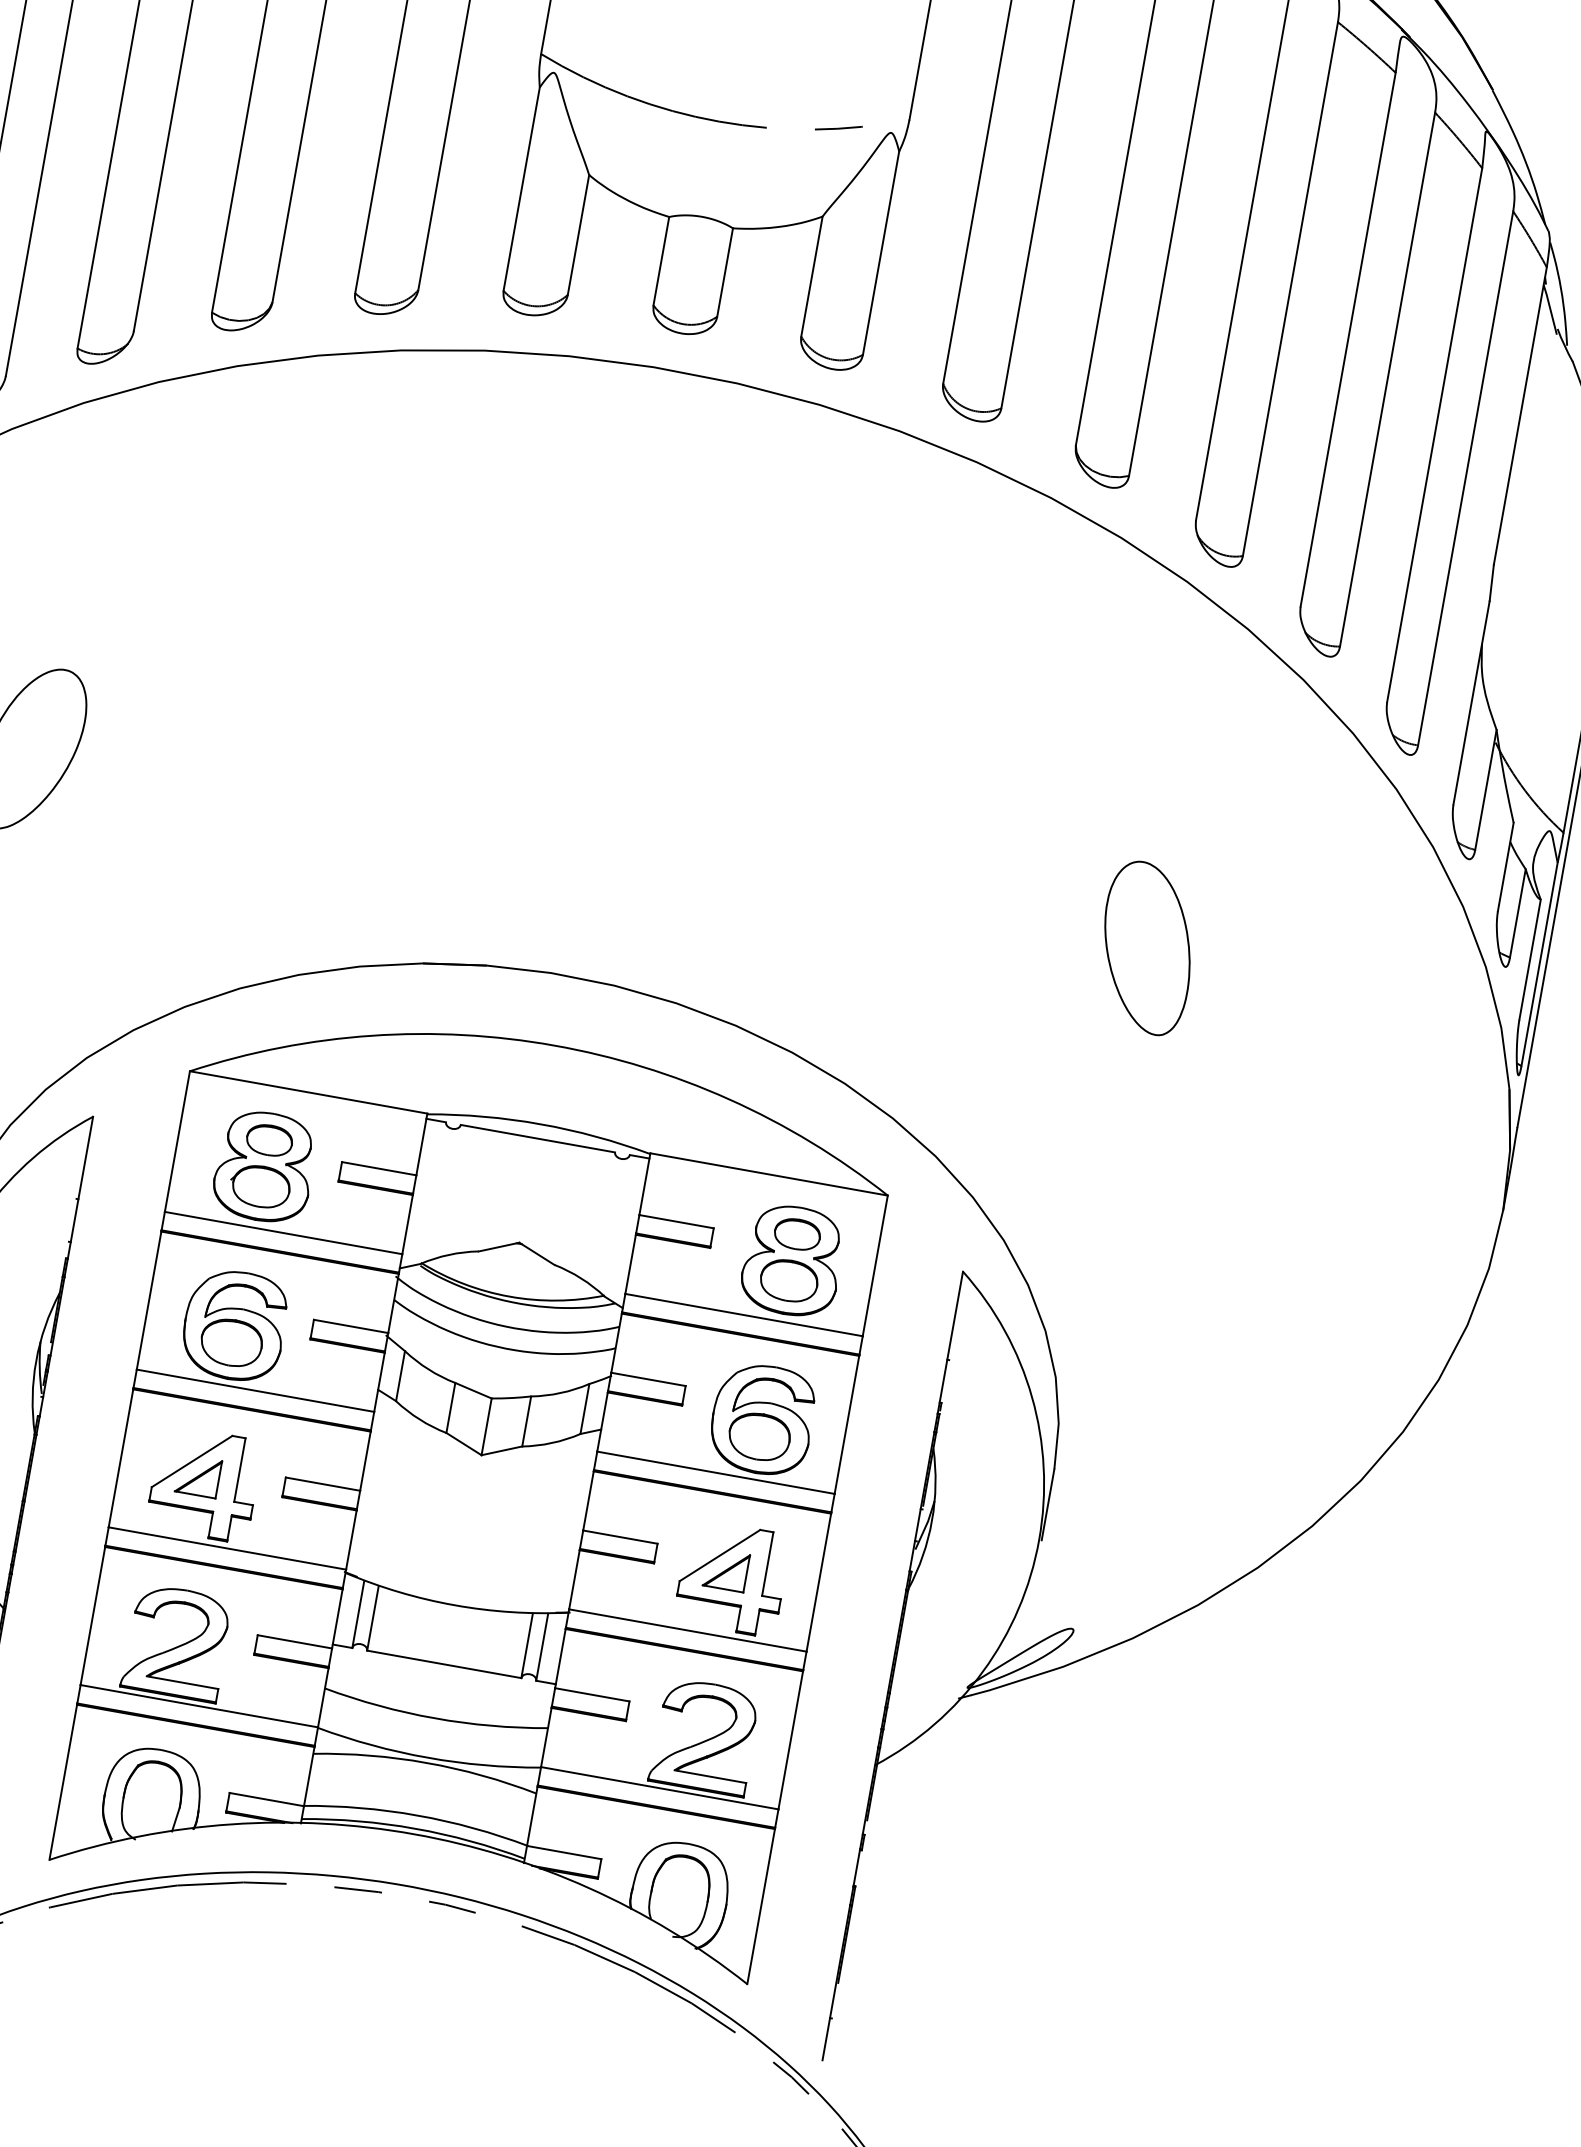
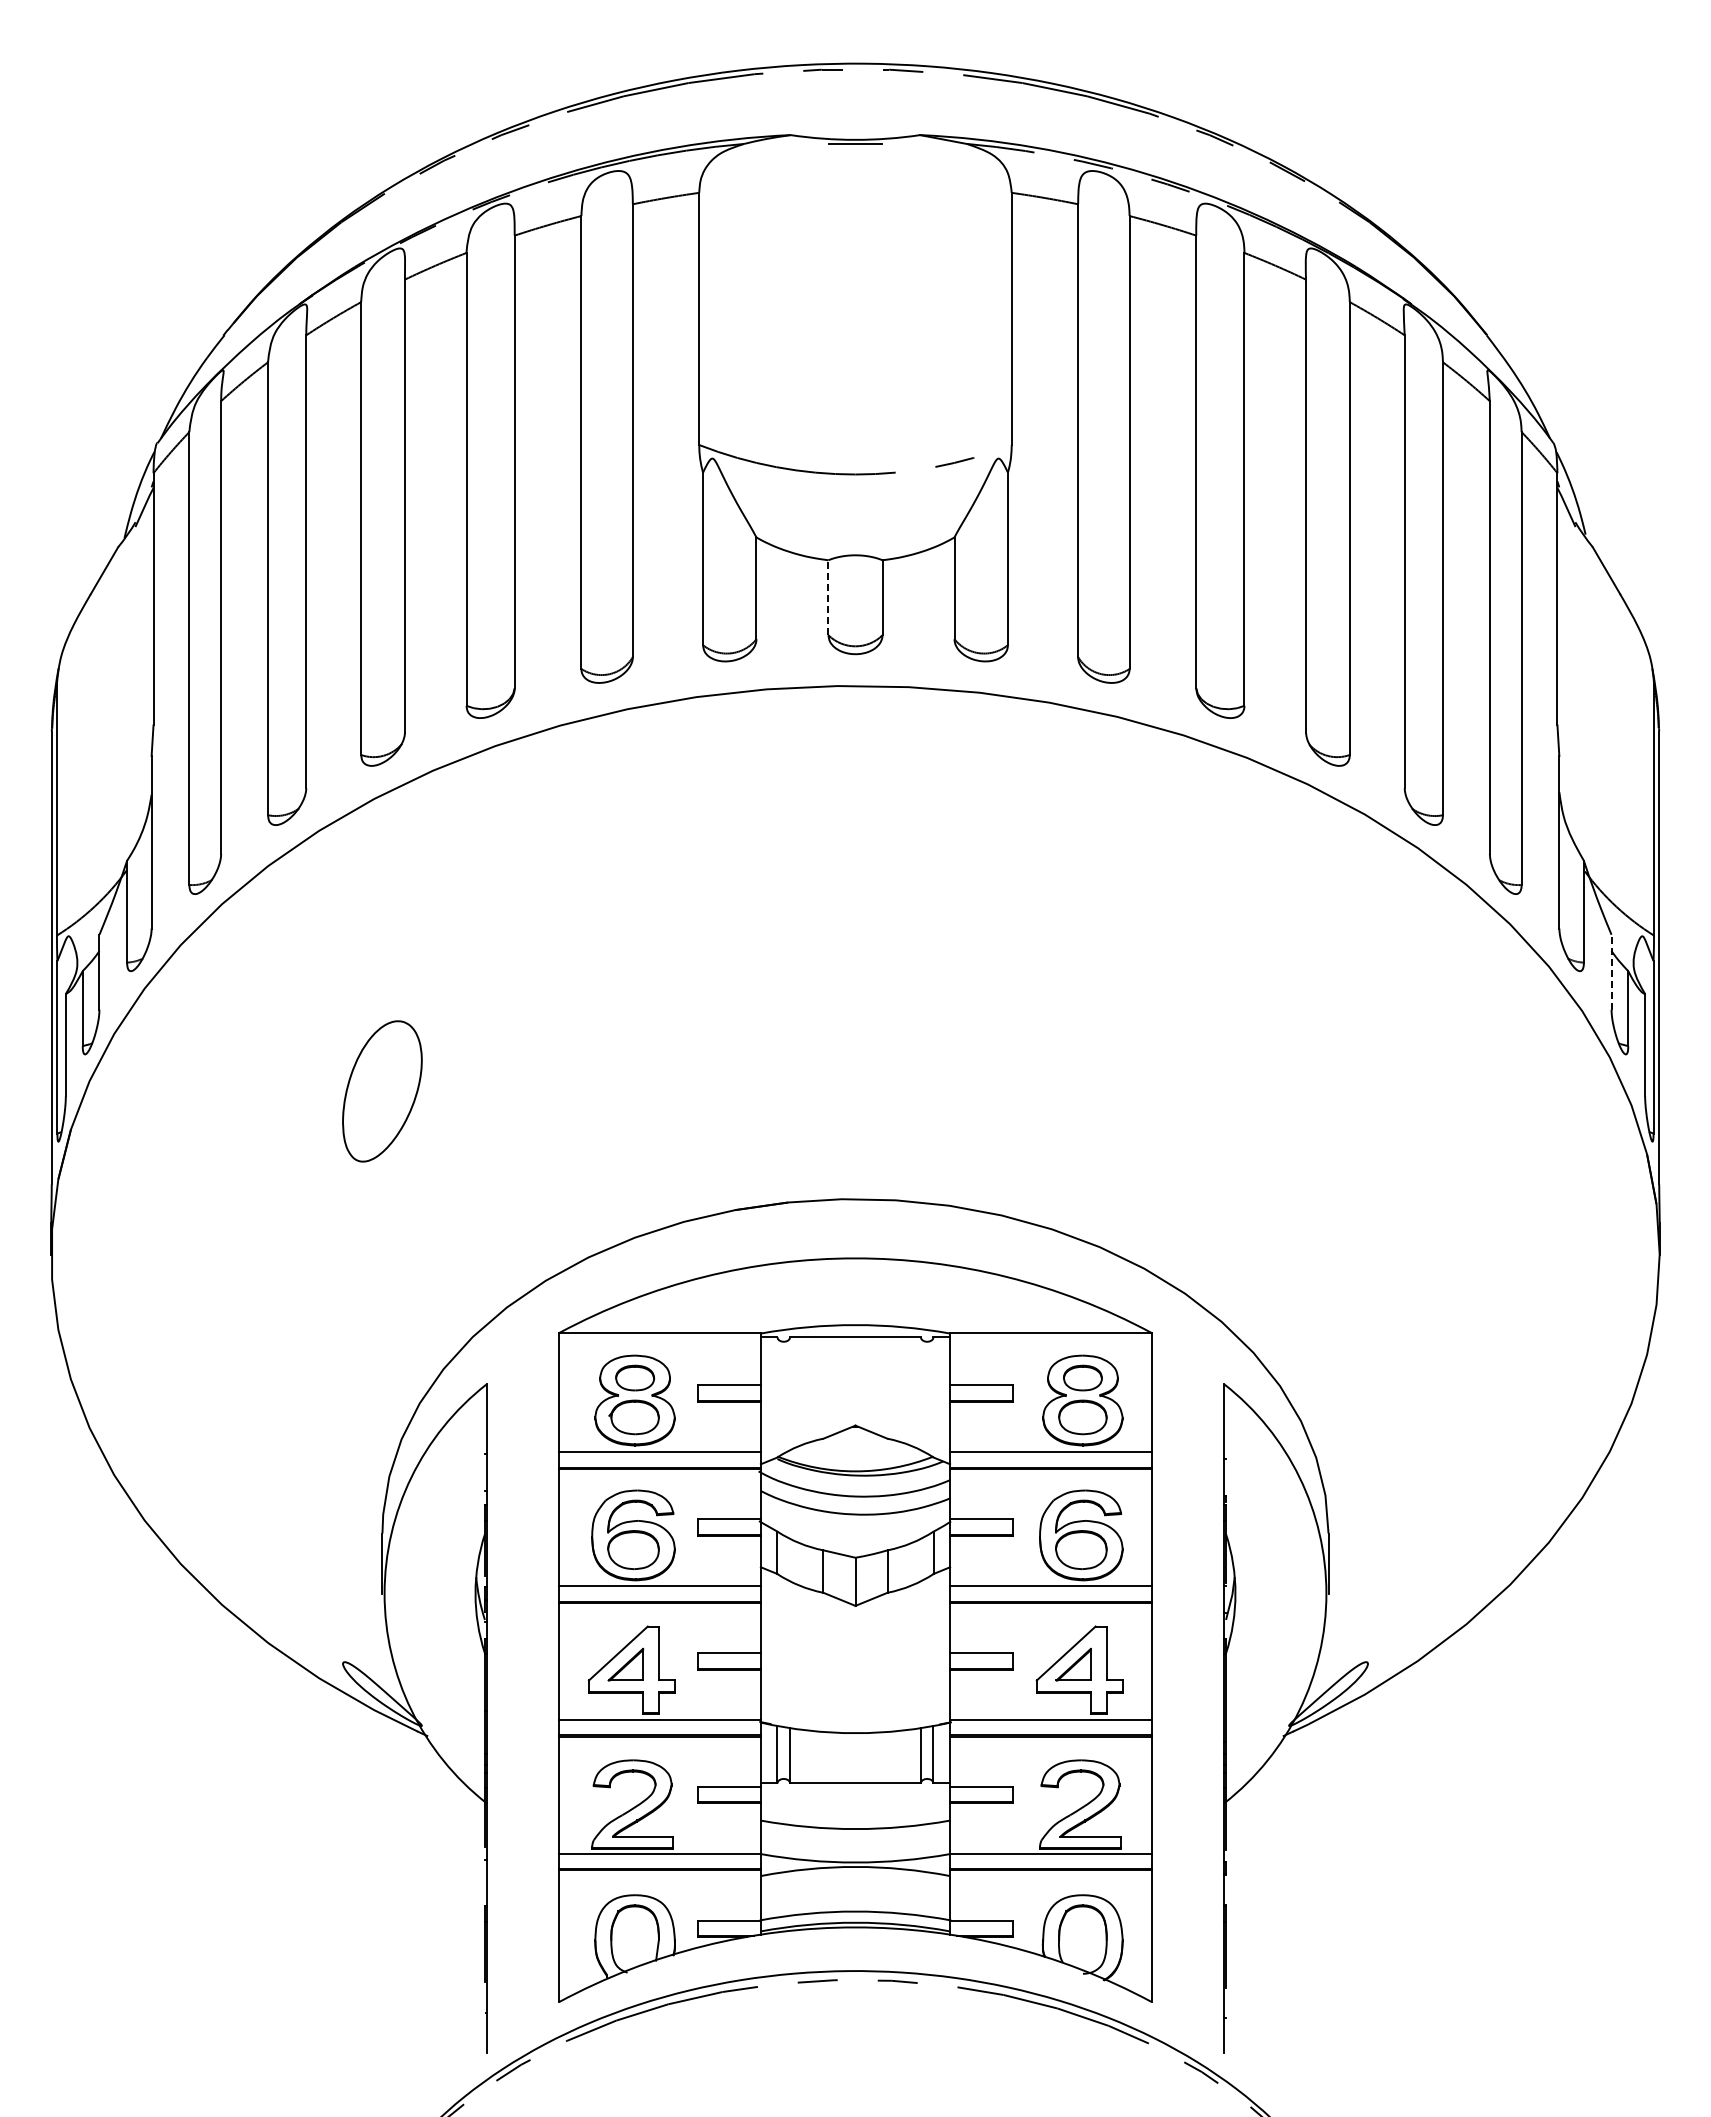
line: (661, 260) -> (828, 597), solid -> dashed
line: (1505, 866) -> (1611, 971), solid -> dashed
part: (1147, 948) -> (1328, 1091), removed

